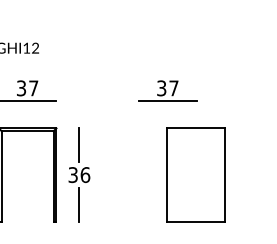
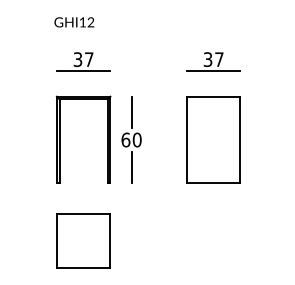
text: (79, 174) -> (131, 139), 36 -> 60
part: (195, 174) -> (213, 139), moved

